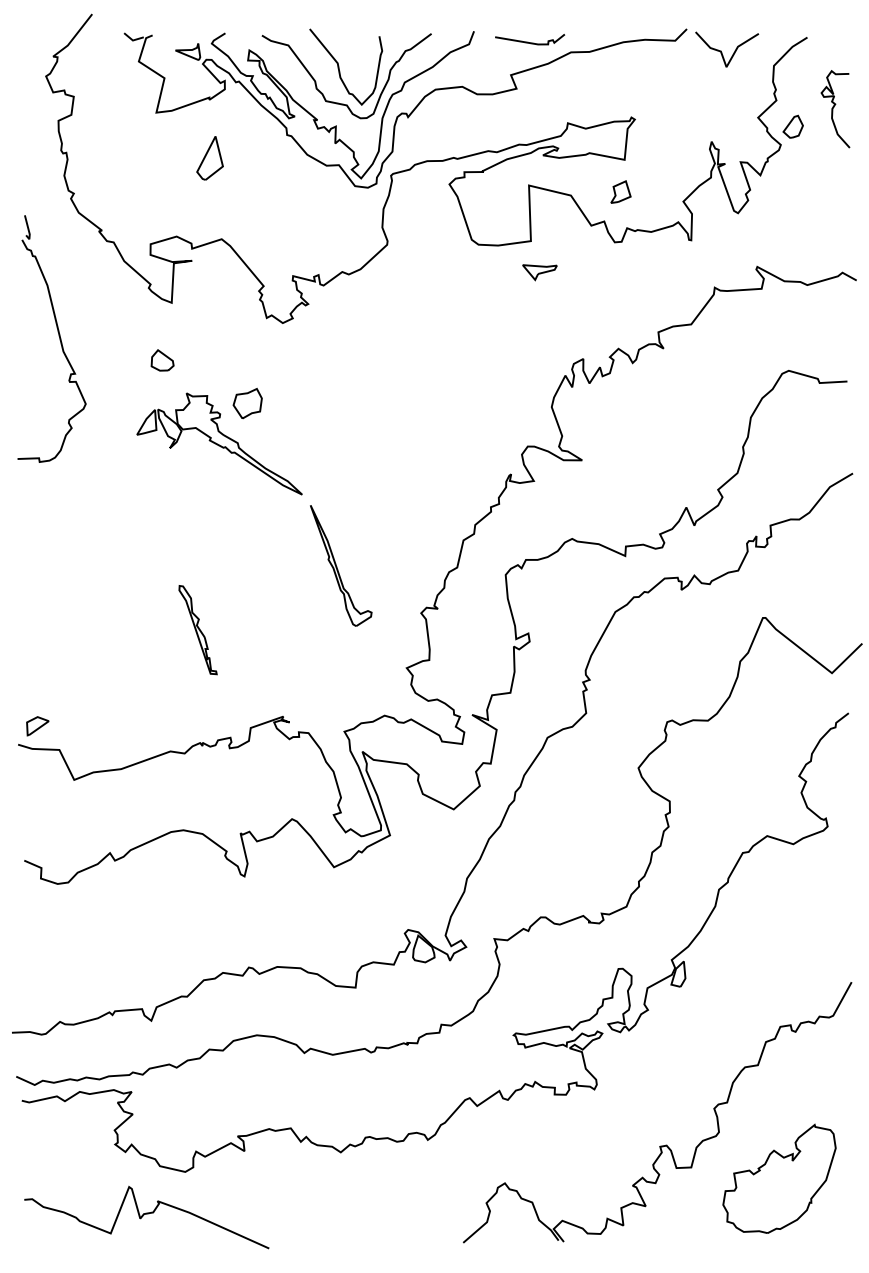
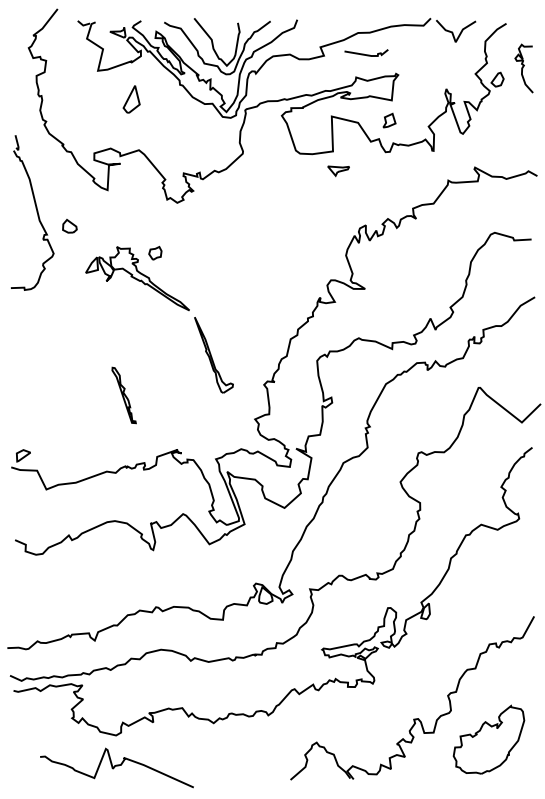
curve: (530, 42) -> (366, 54), moved
part: (161, 359) -> (69, 225), moved
part: (248, 403) -> (155, 253), size x0.7
curve: (146, 1215) -> (116, 766), moved

